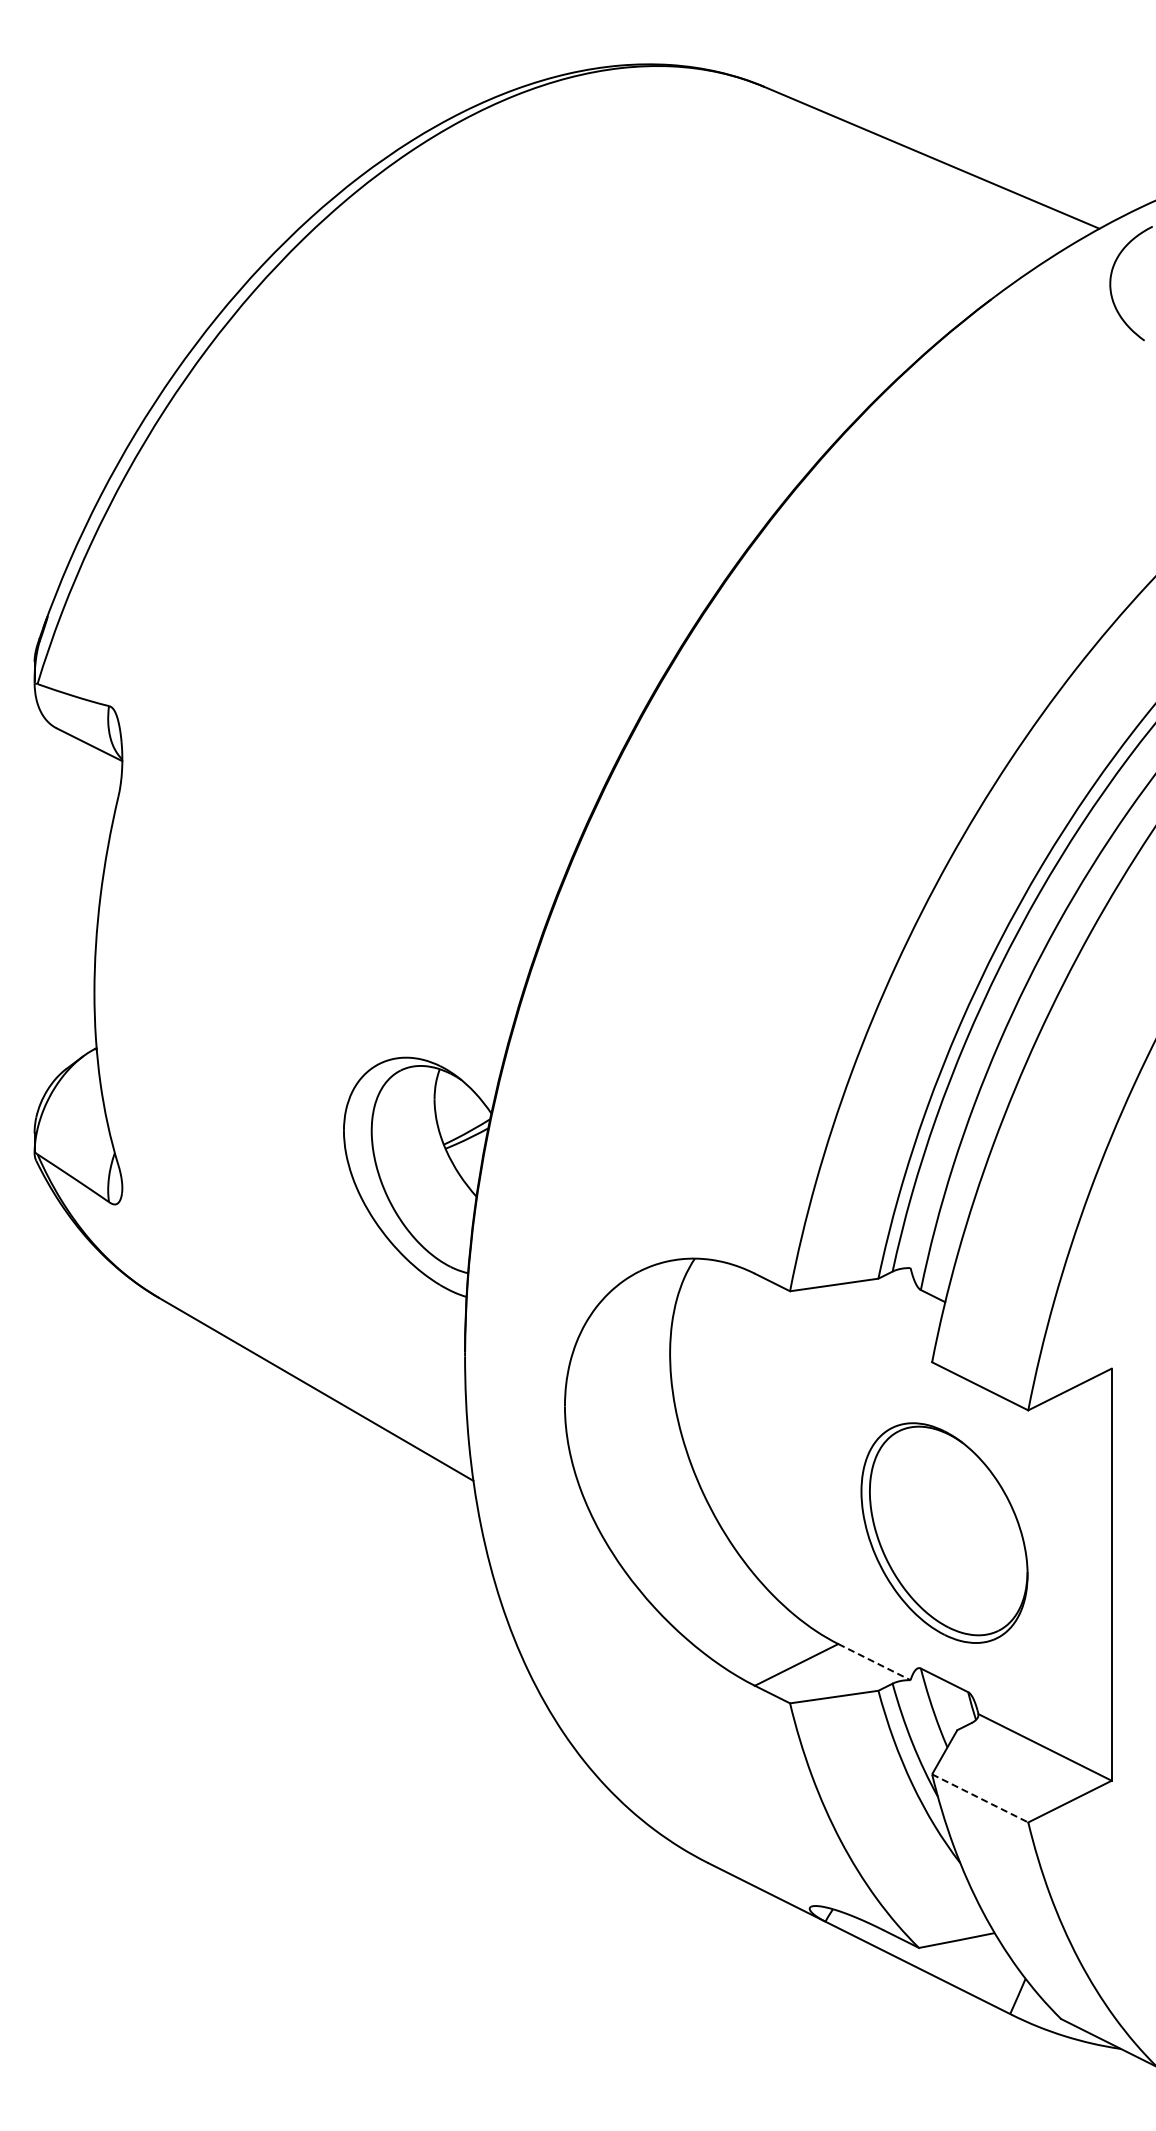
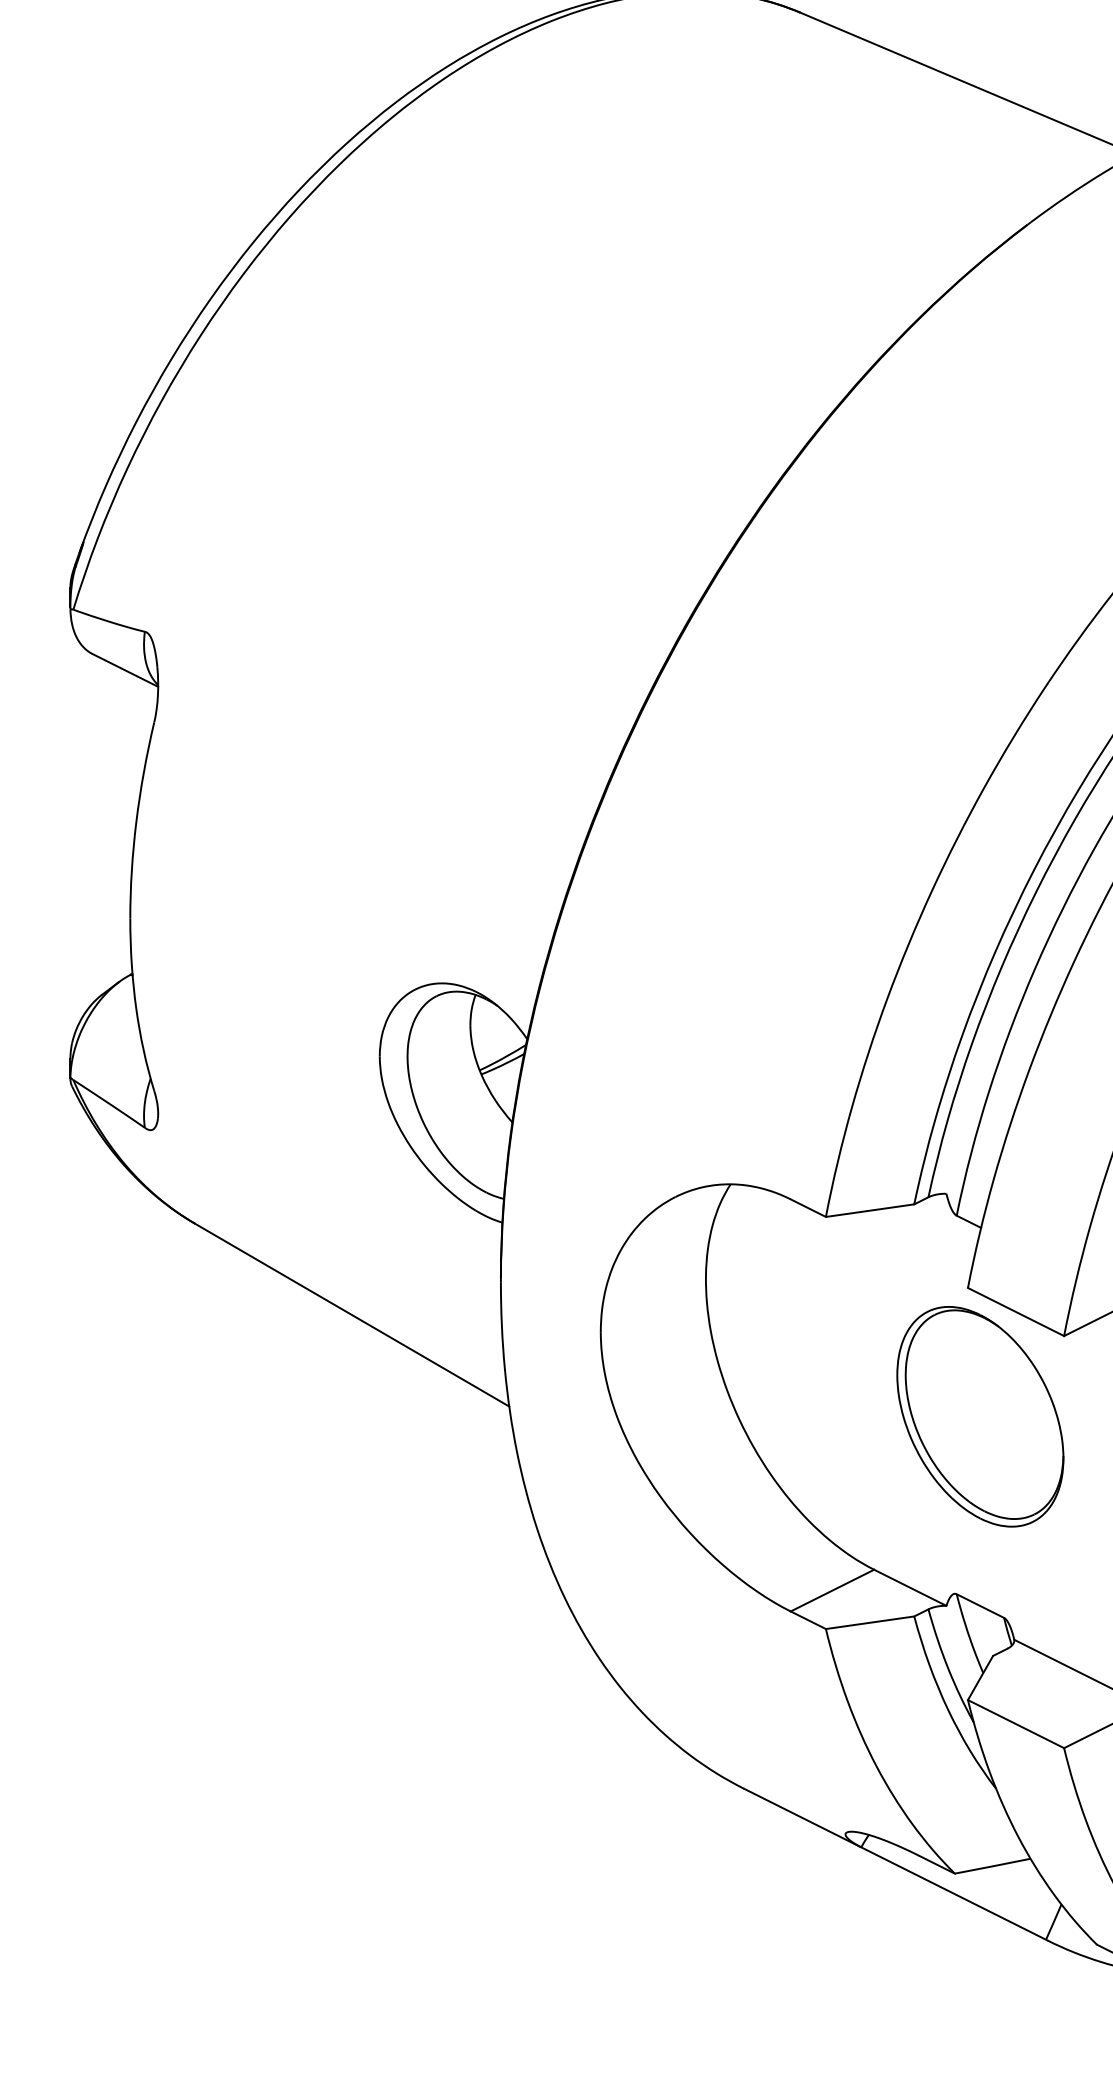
part: (944, 1532) -> (980, 1416), moved
line: (874, 1662) -> (910, 1588), dashed -> solid
line: (980, 1798) -> (1016, 1724), dashed -> solid

